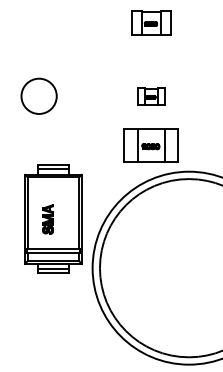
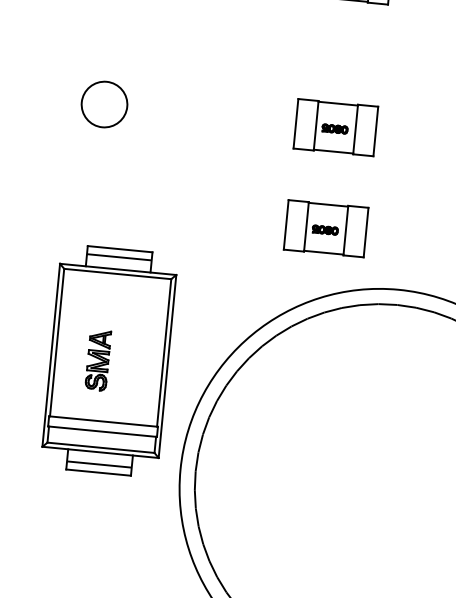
circle: (39, 96) -> (104, 104), size x0.62
part: (151, 96) -> (336, 127), size x1.43
part: (151, 145) -> (326, 228), size x0.71

